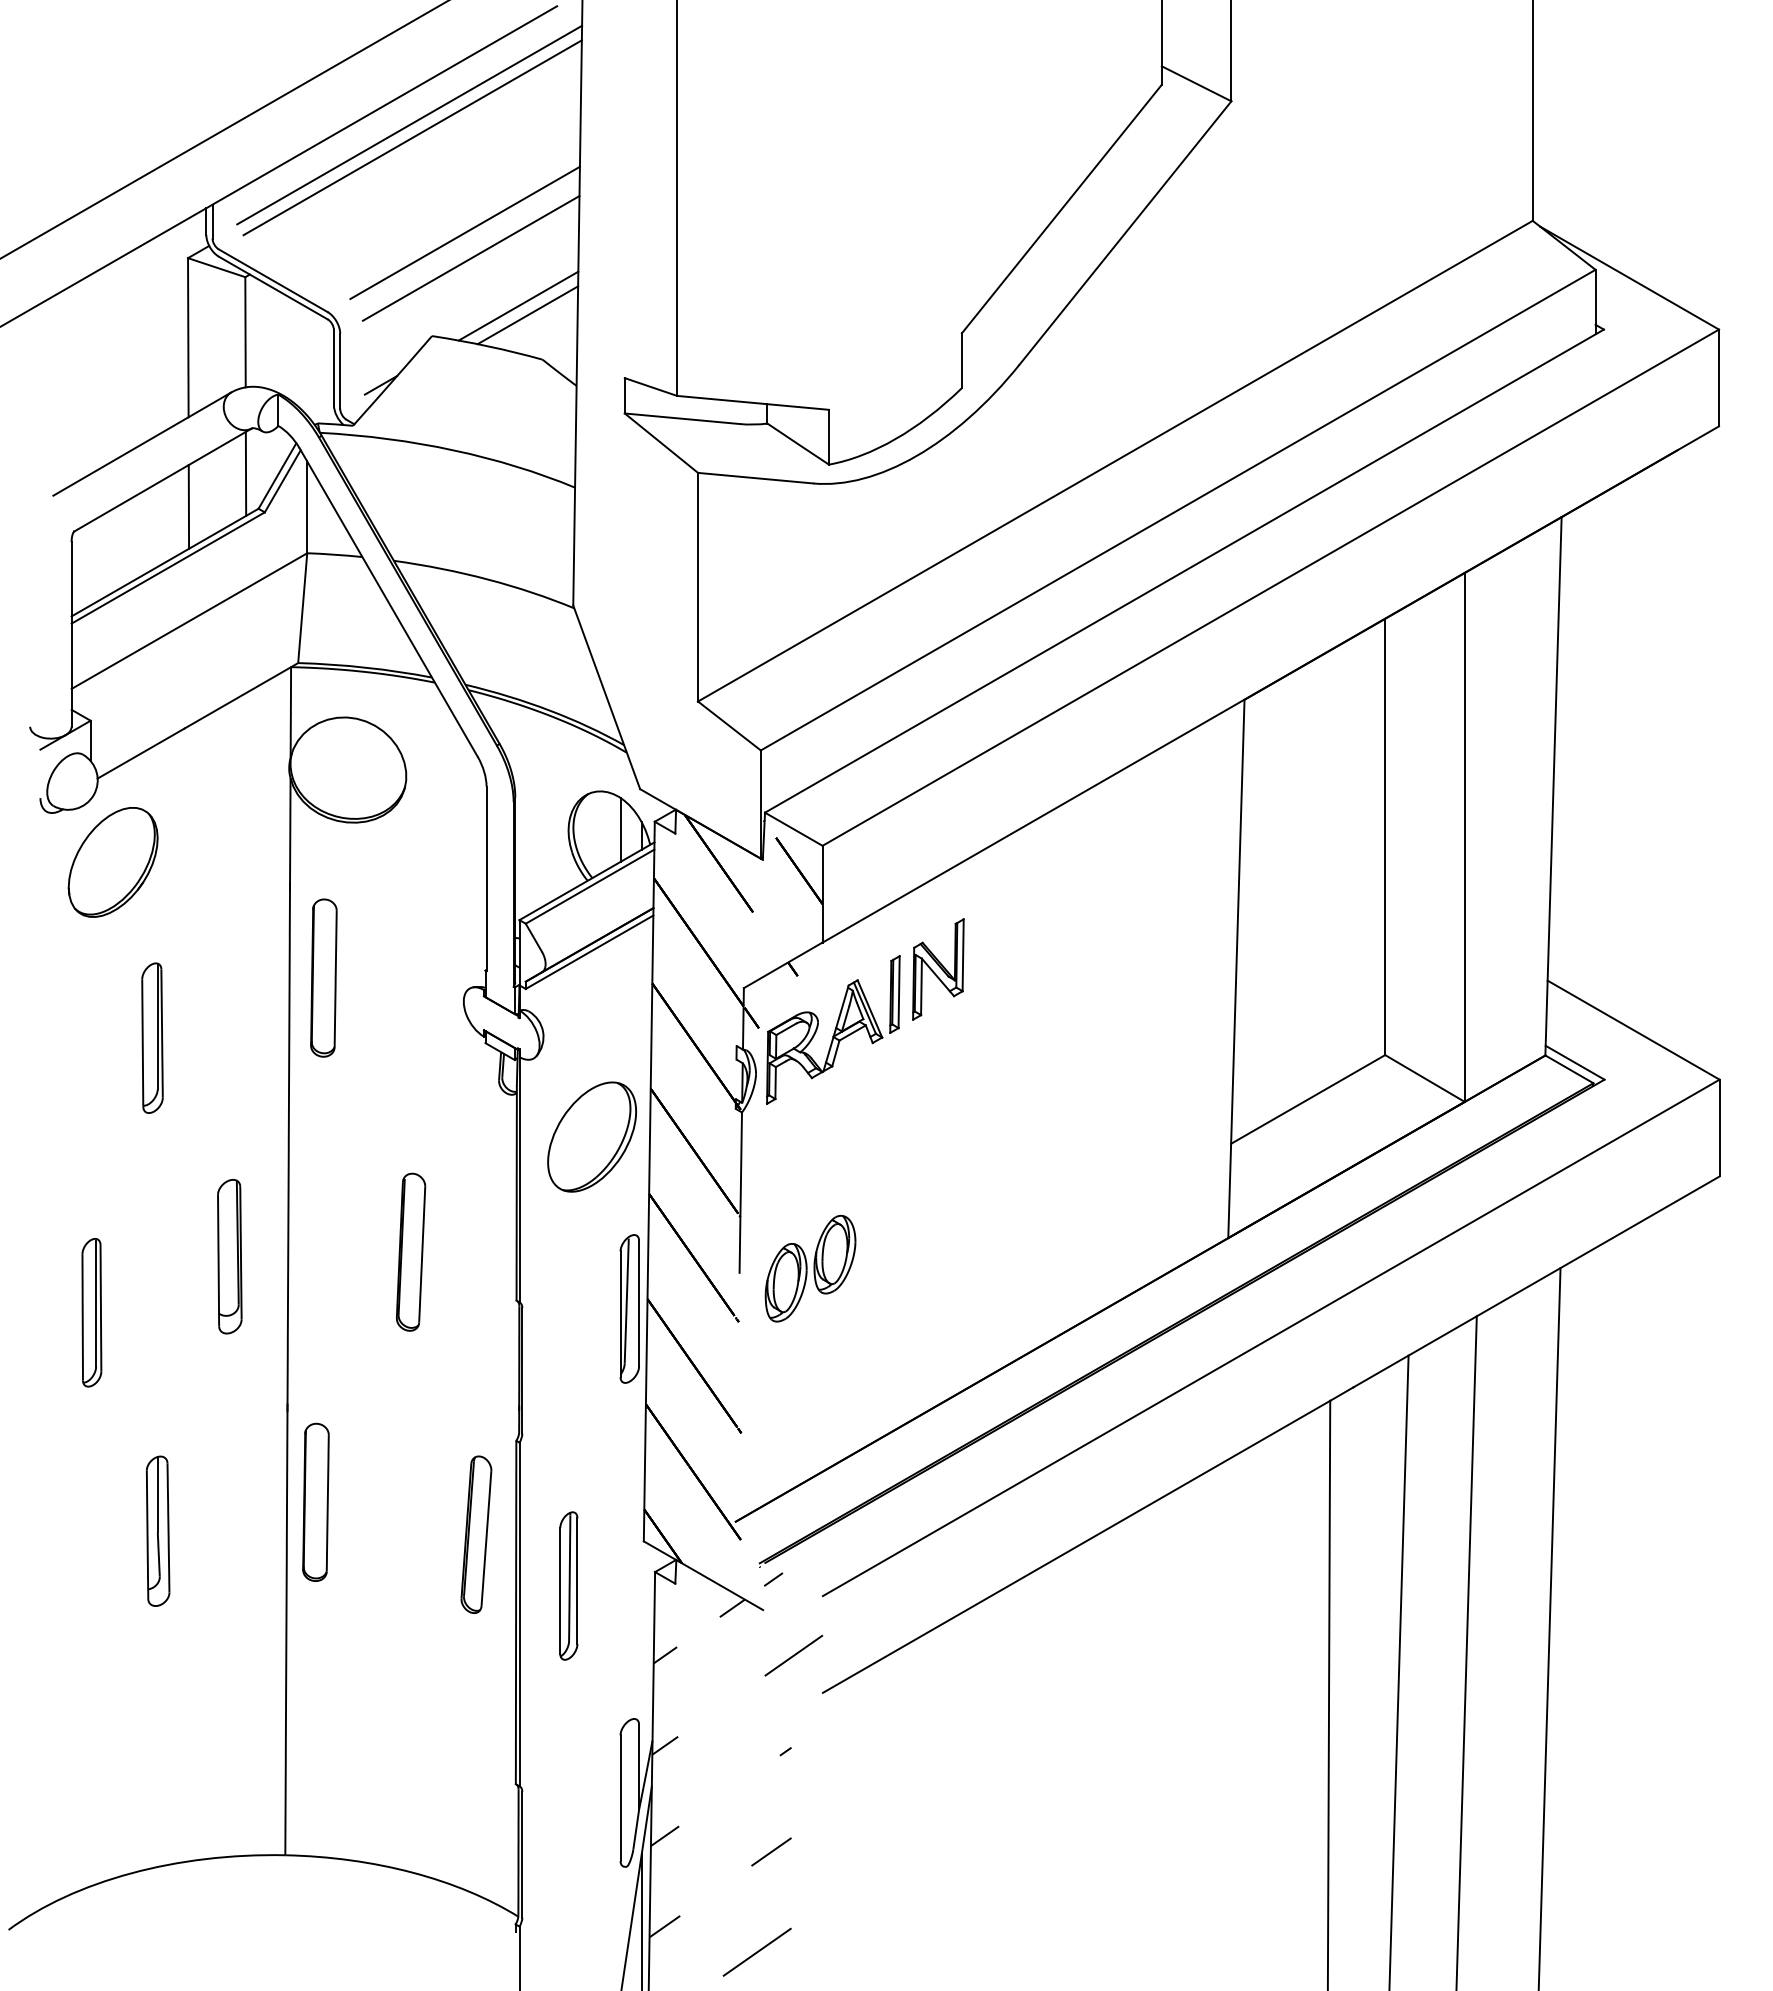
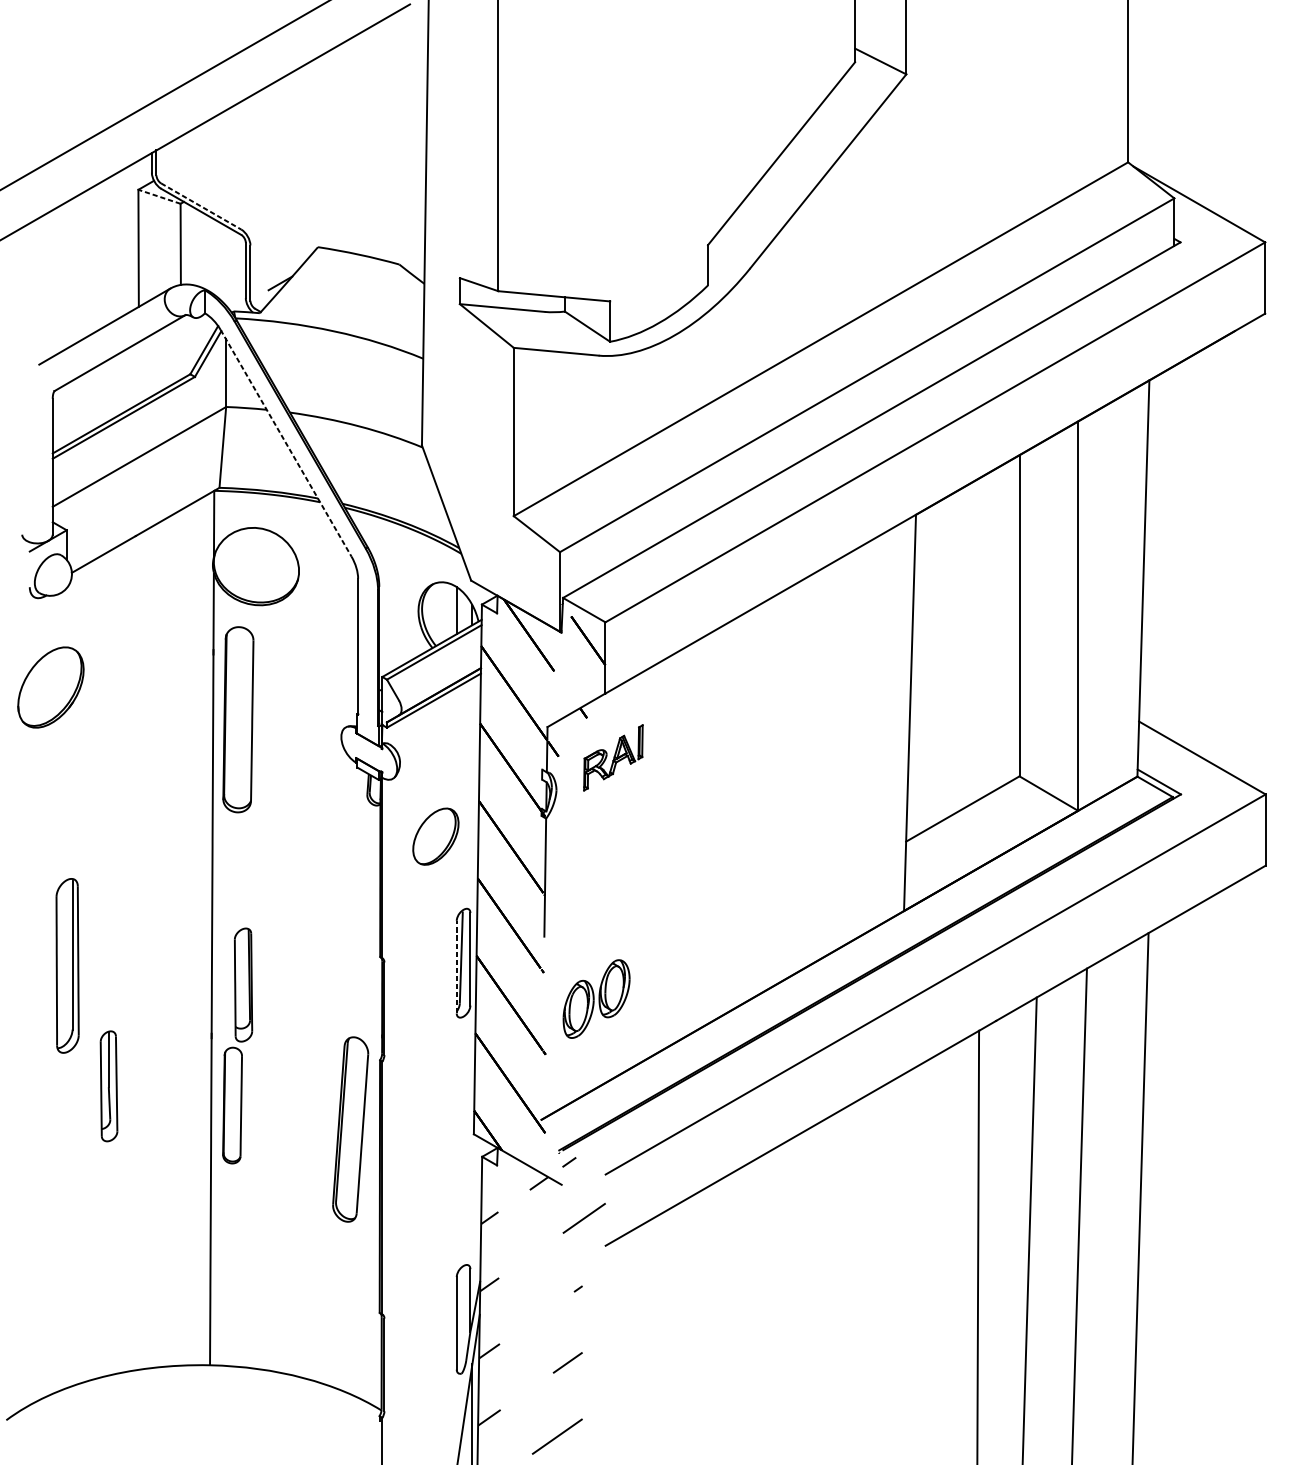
line: (409, 124) -> (301, 91), removed
line: (412, 137) -> (303, 101), removed
line: (464, 232) -> (341, 170), removed
line: (470, 258) -> (346, 190), removed
line: (216, 267) -> (159, 196), solid -> dashed
line: (273, 280) -> (201, 206), solid -> dashed
line: (518, 305) -> (381, 224), removed
line: (527, 315) -> (388, 232), removed
line: (245, 473) -> (180, 348), removed
line: (188, 506) -> (138, 372), removed
line: (388, 602) -> (285, 443), solid -> dashed
part: (112, 862) -> (50, 687), moved
part: (938, 969) -> (690, 713), removed
part: (323, 977) -> (238, 719), size x1.6
part: (833, 1029) -> (613, 757), size x0.6
part: (152, 1037) -> (112, 763), removed
part: (592, 1136) -> (436, 836), size x0.7
part: (411, 1251) -> (302, 920), removed
part: (229, 1256) -> (243, 984), moved
part: (810, 1268) -> (596, 998), moved
part: (91, 1312) -> (67, 965), size x1.6
line: (620, 1314) -> (456, 967), solid -> dashed
part: (157, 1530) -> (108, 1085), moved
part: (476, 1534) -> (350, 1129), size x1.6
part: (568, 1585) -> (418, 1166), removed

